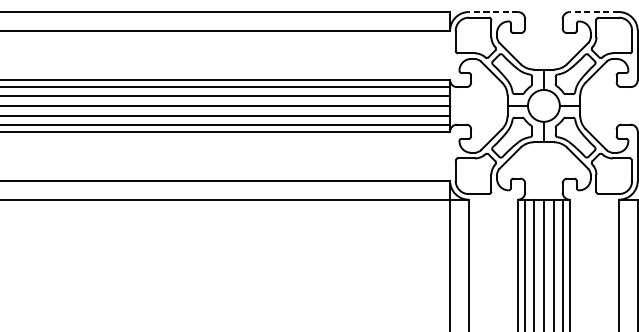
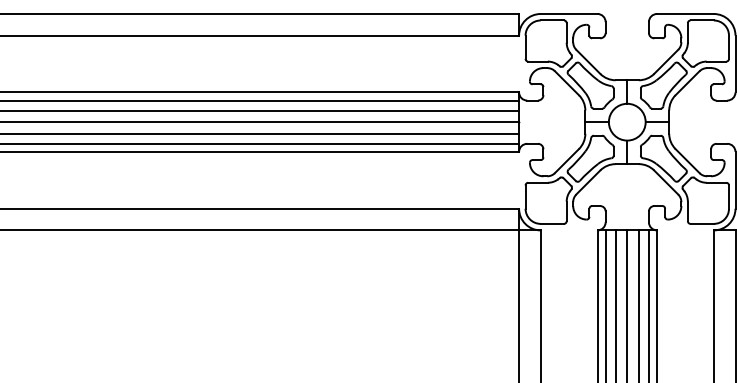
line: (492, 11) -> (568, 13), dashed -> solid
line: (593, 11) -> (684, 13), dashed -> solid

